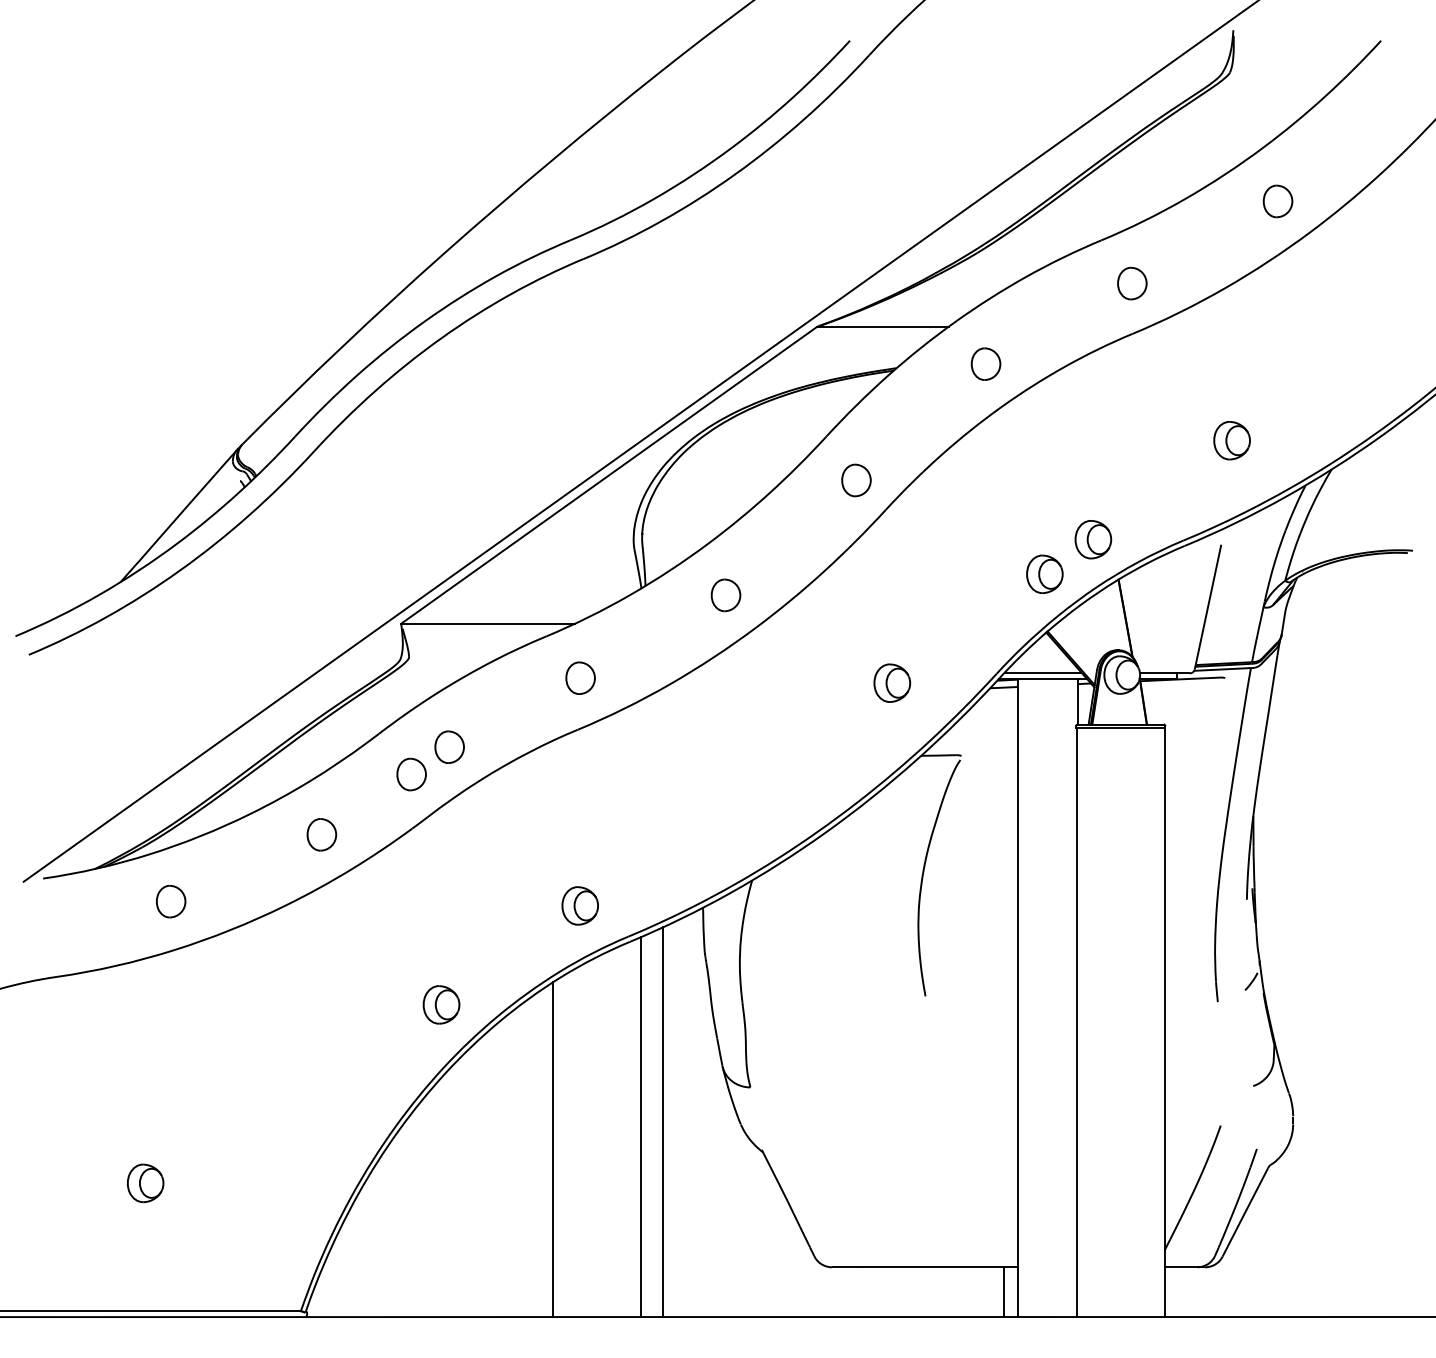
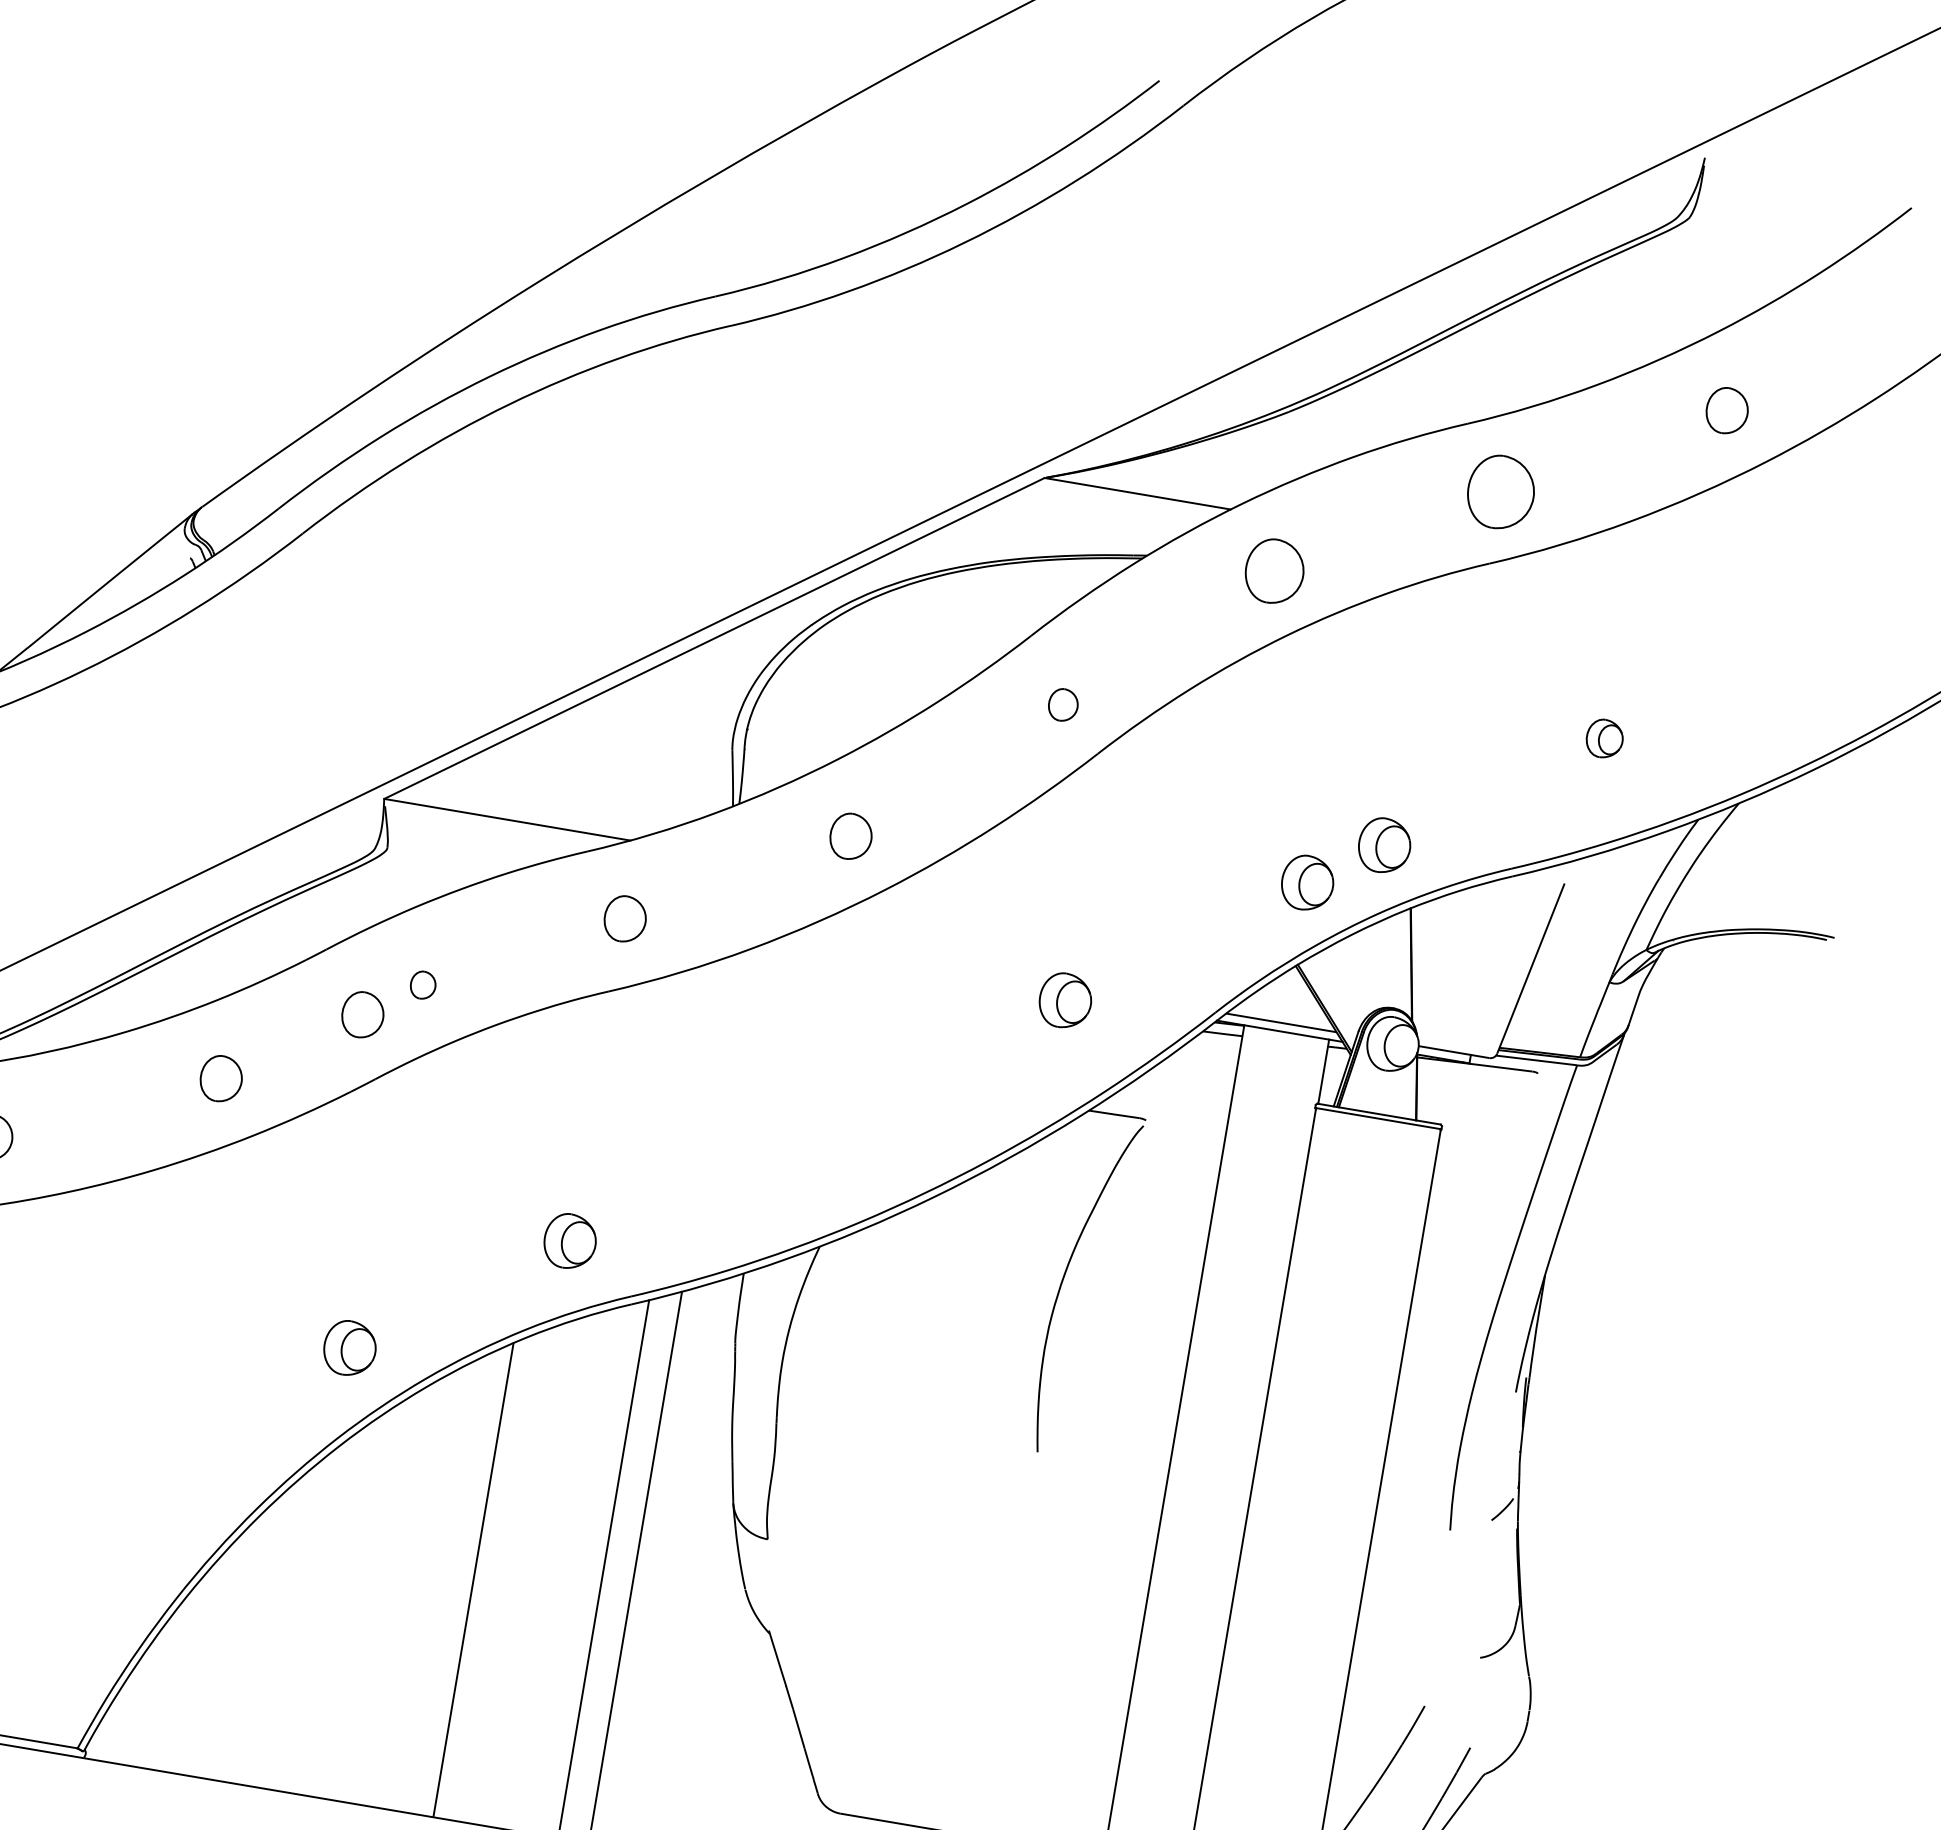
part: (1132, 283) -> (1501, 492), size x1.6
part: (985, 363) -> (1274, 570), size x1.4
part: (1231, 440) -> (1604, 738), size x0.7
part: (856, 480) -> (1063, 705), size x0.7
part: (449, 746) -> (423, 984), size x0.6

